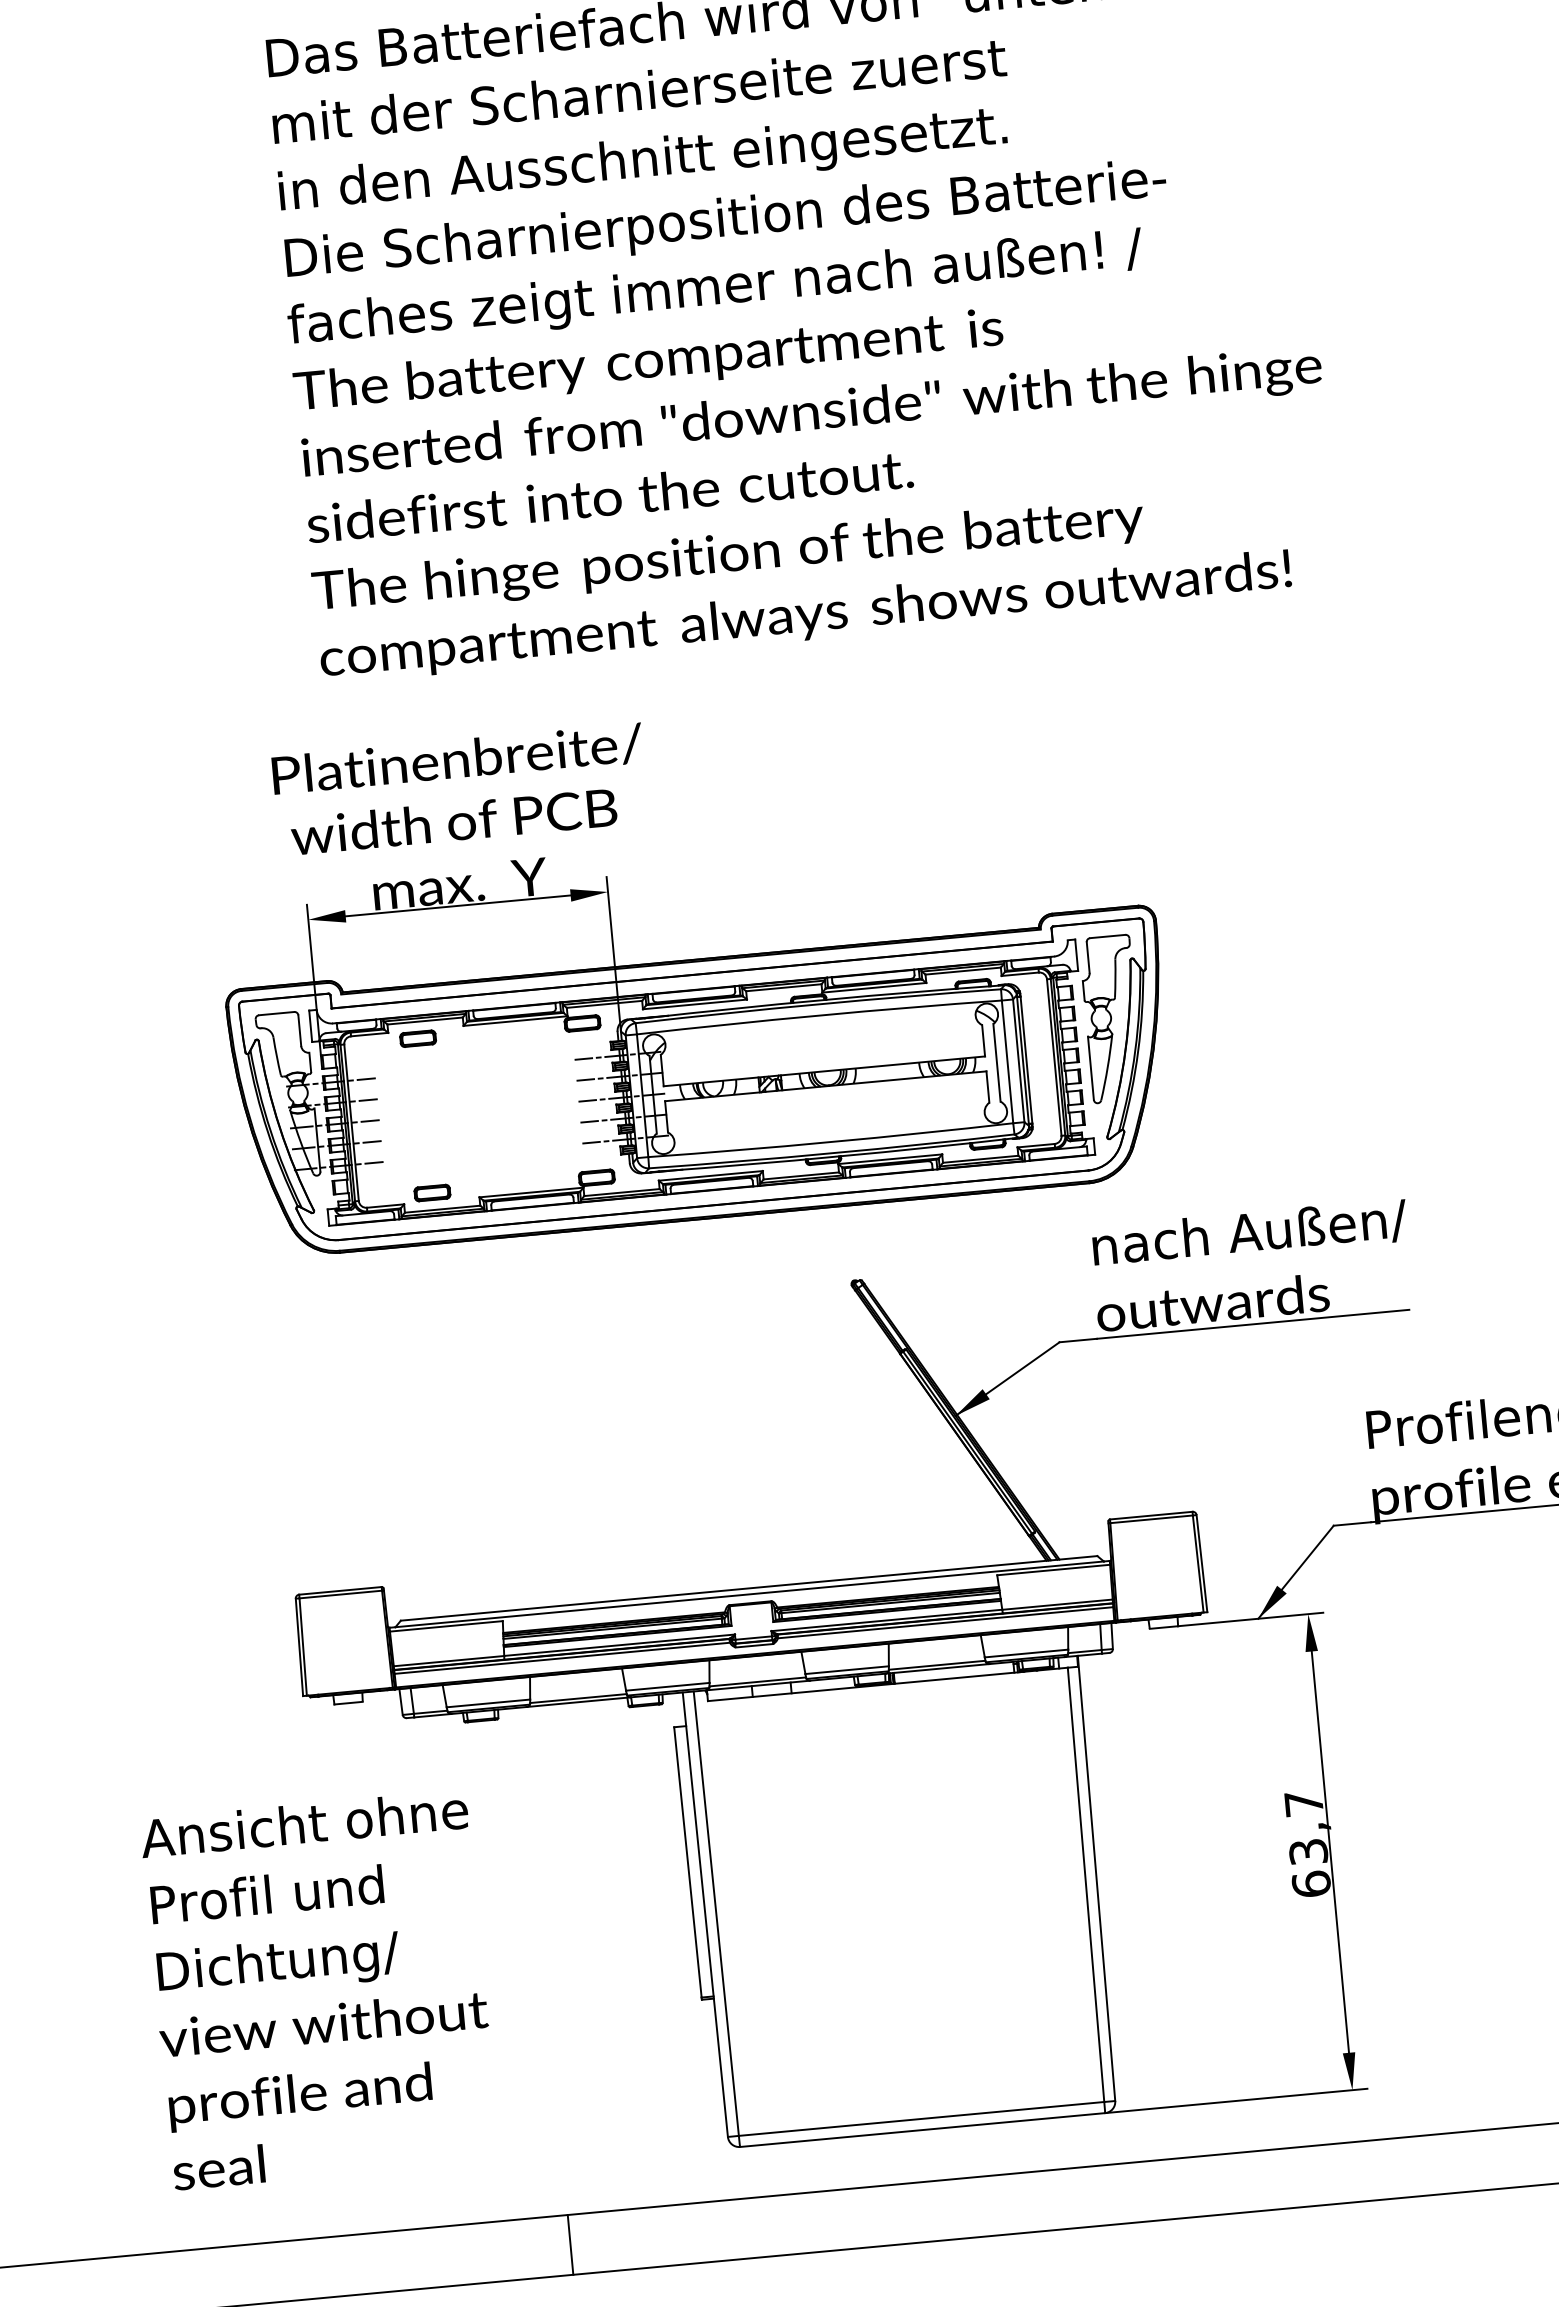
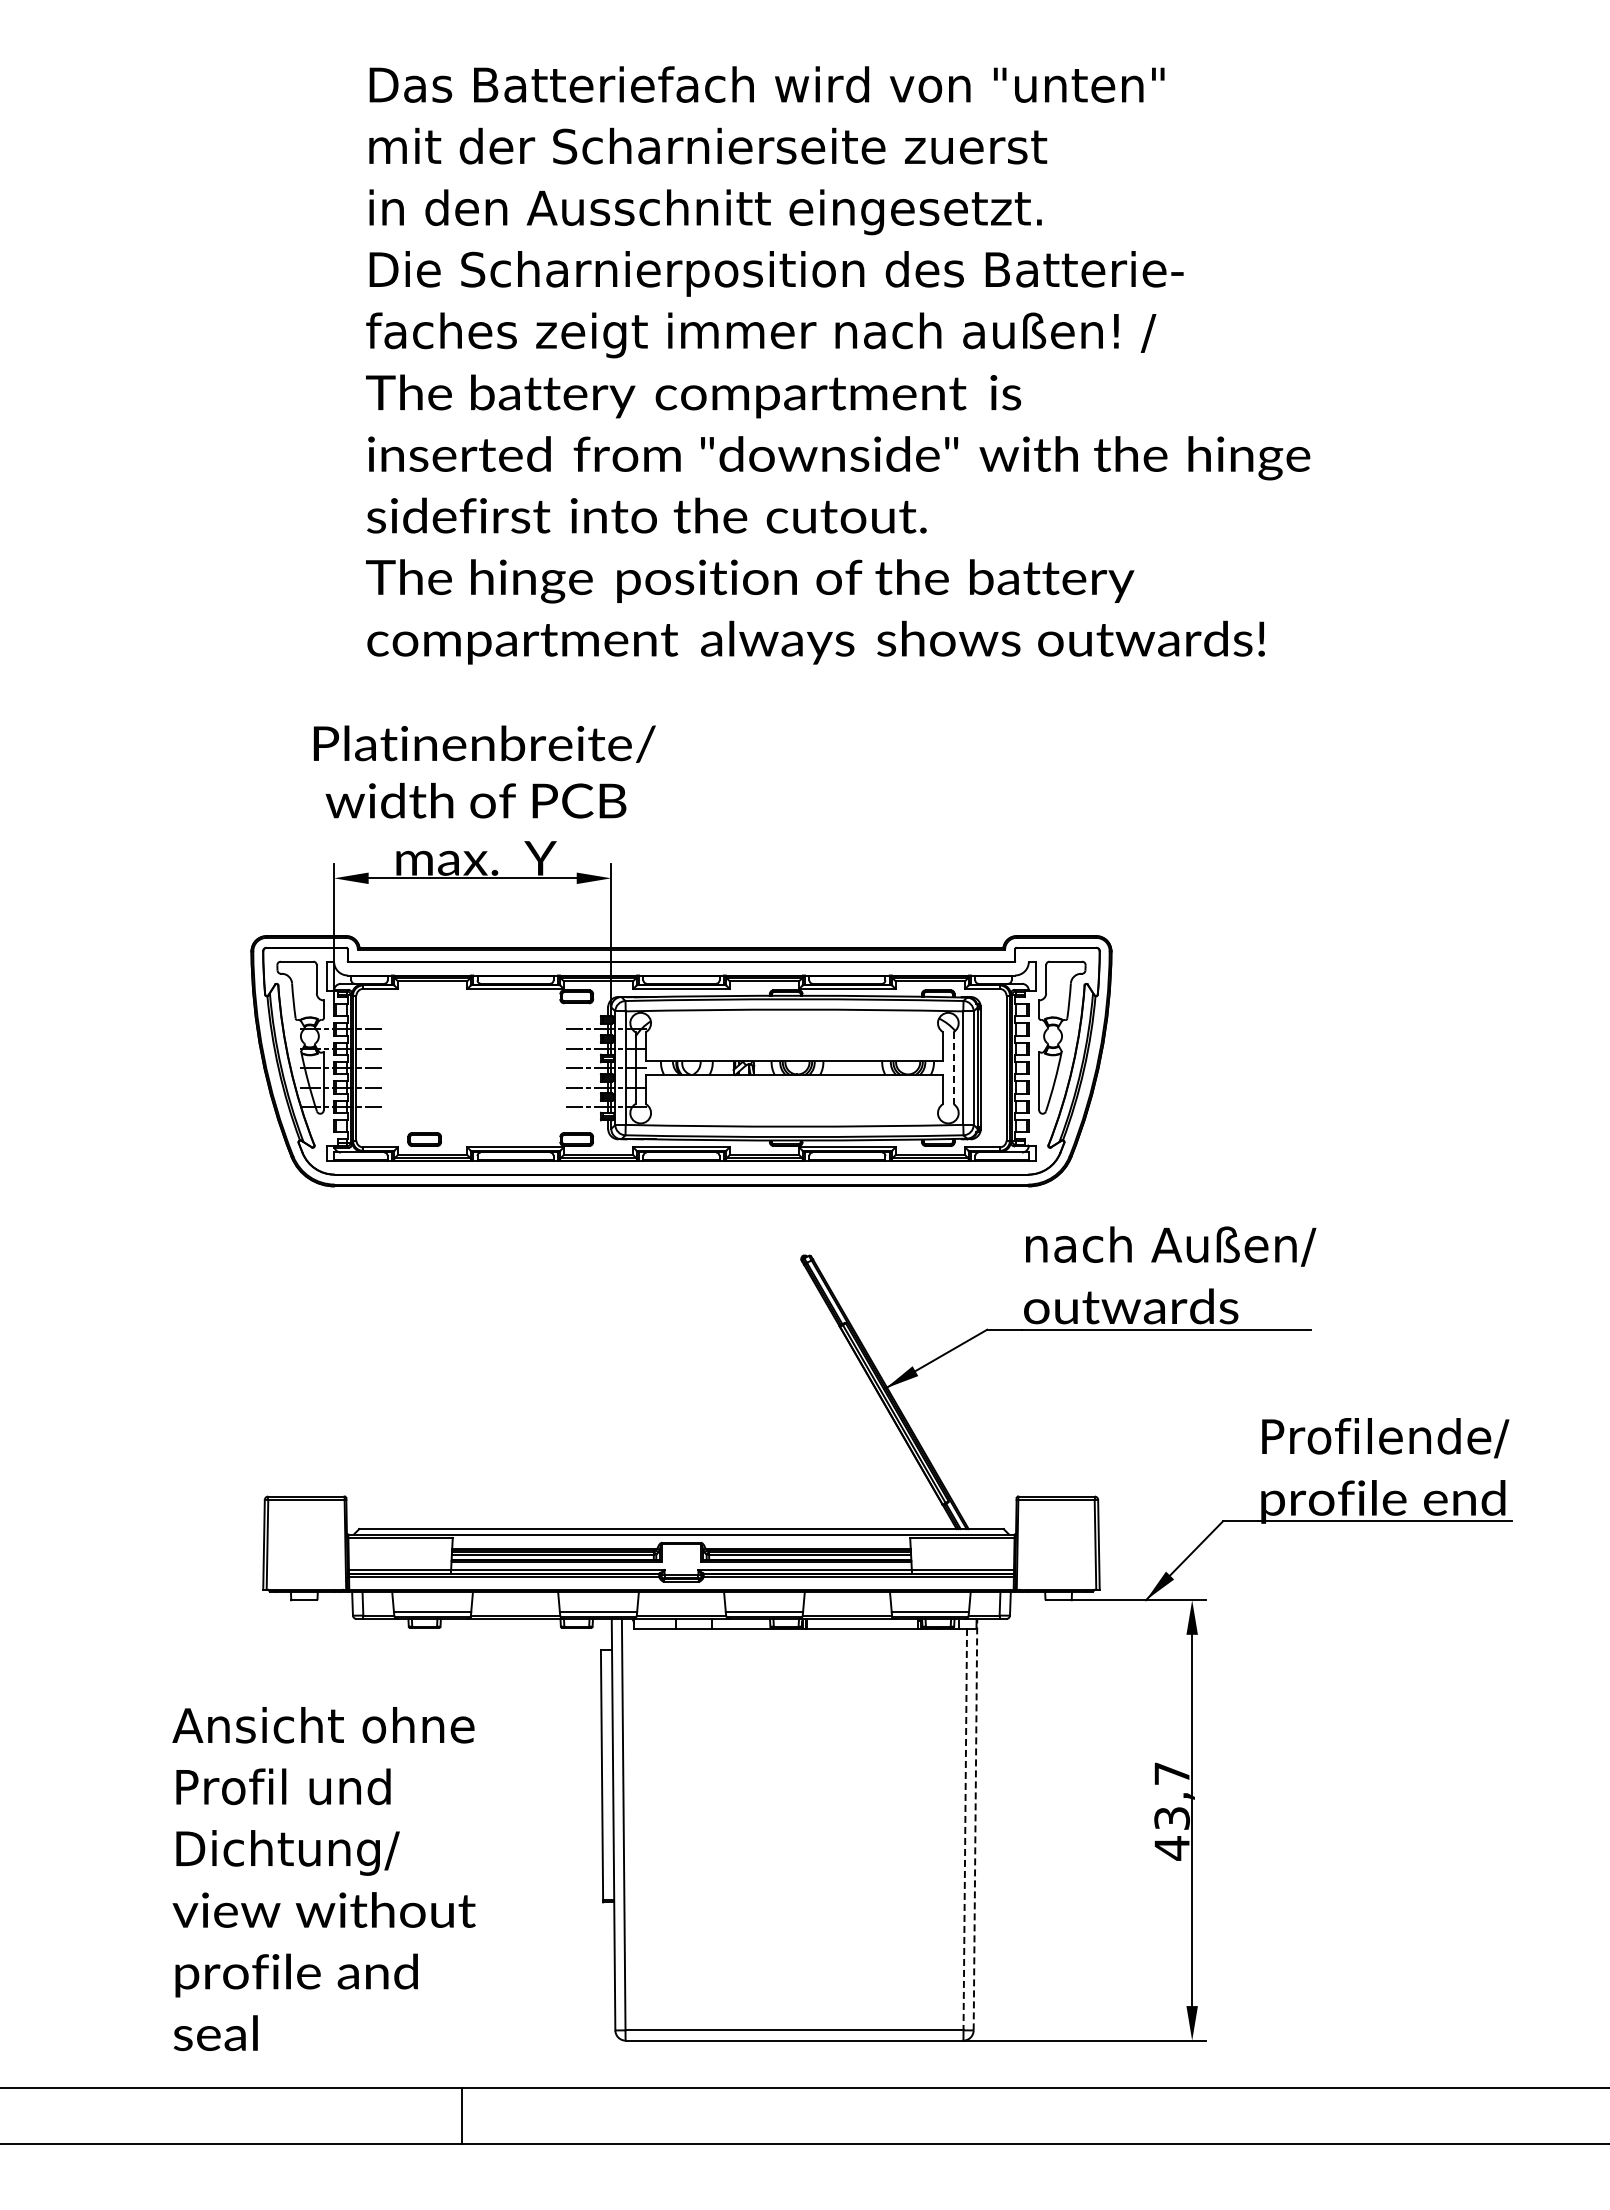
part: (417, 1038) -> (424, 996), removed
line: (996, 1063) -> (953, 1068), solid -> dashed
line: (1096, 1878) -> (975, 1824), solid -> dashed
line: (1086, 1884) -> (965, 1829), solid -> dashed
text: (1310, 1884) -> (1171, 1848), 63,7 -> 43,7
text: (319, 1990) -> (323, 1879), moved

